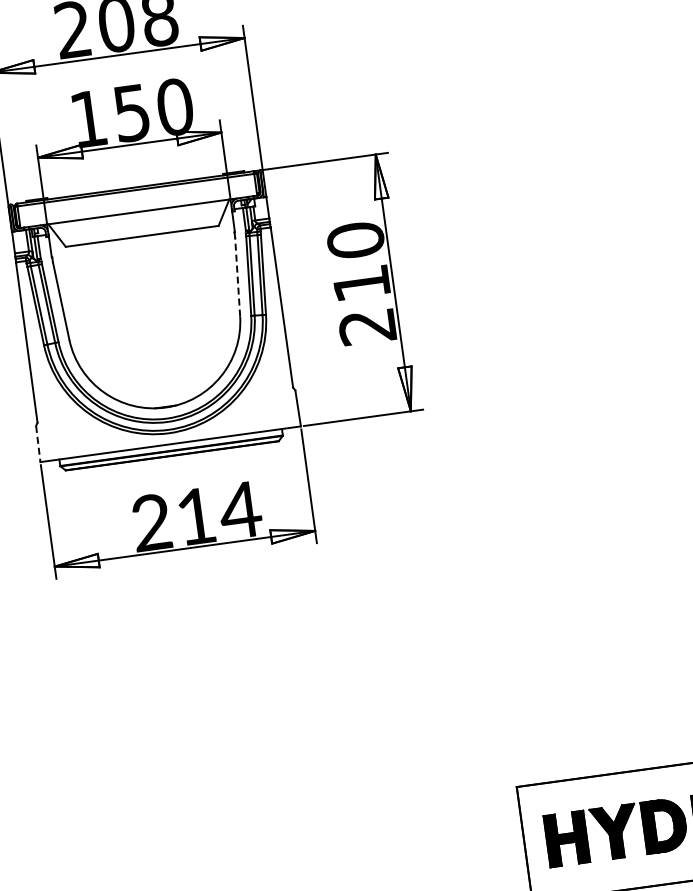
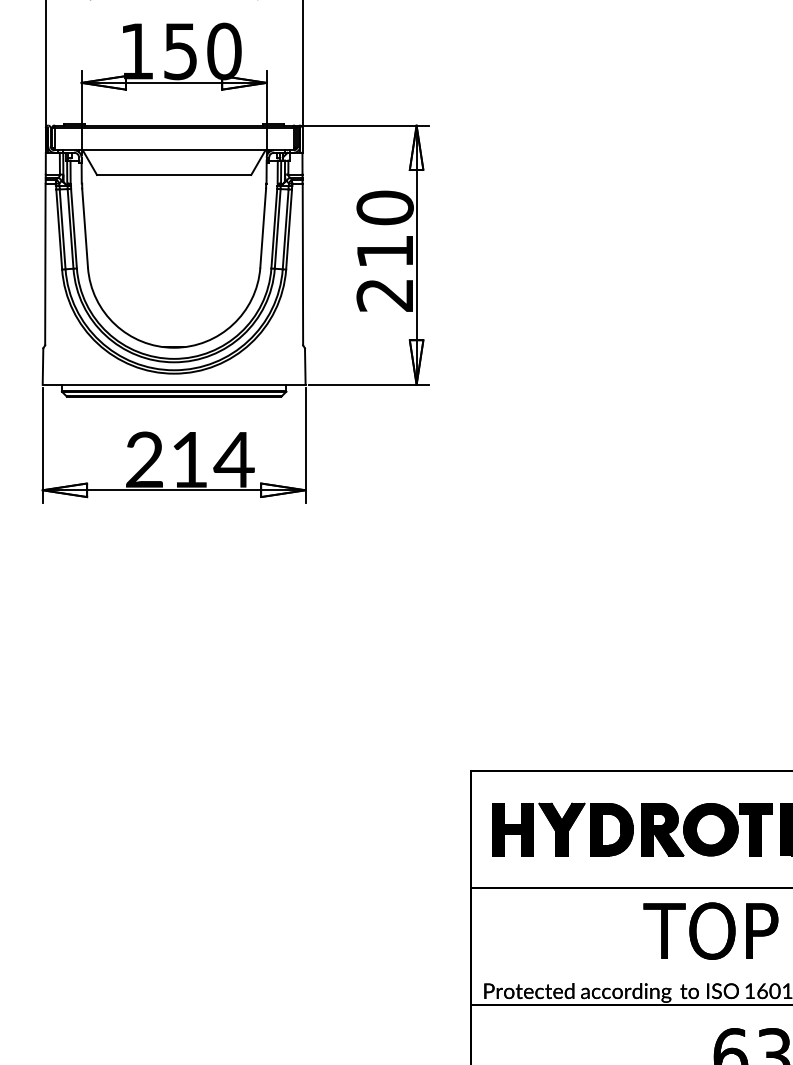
line: (237, 277) -> (263, 228), dashed -> solid
line: (38, 444) -> (43, 367), dashed -> solid

